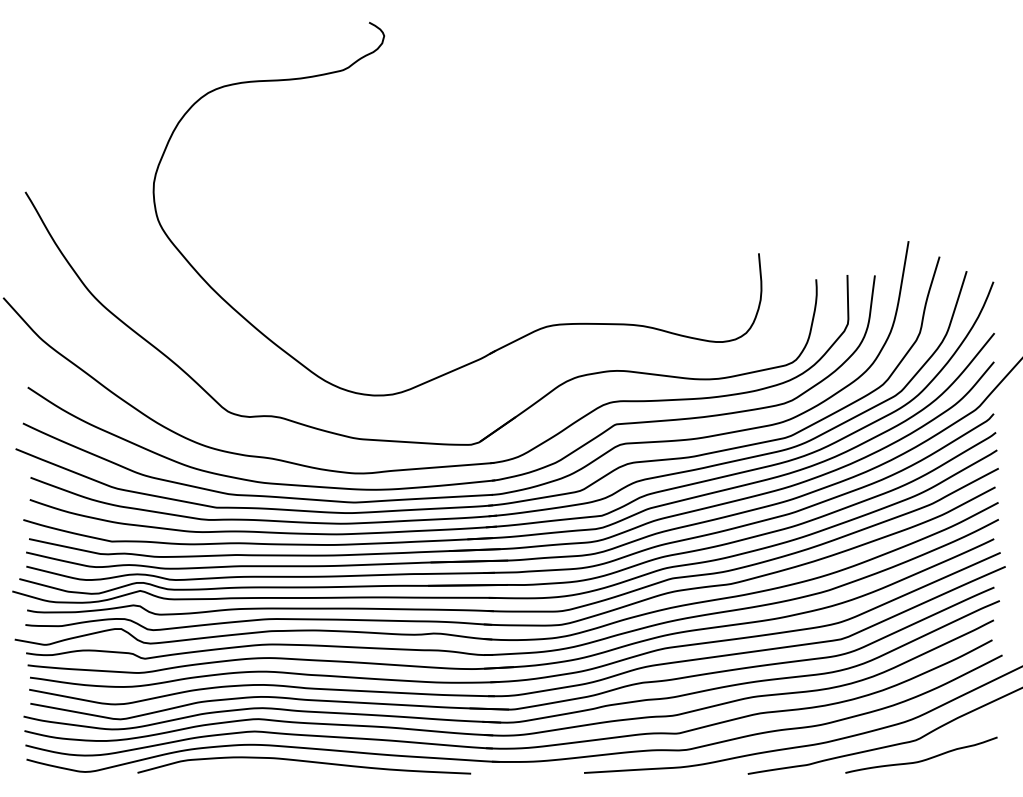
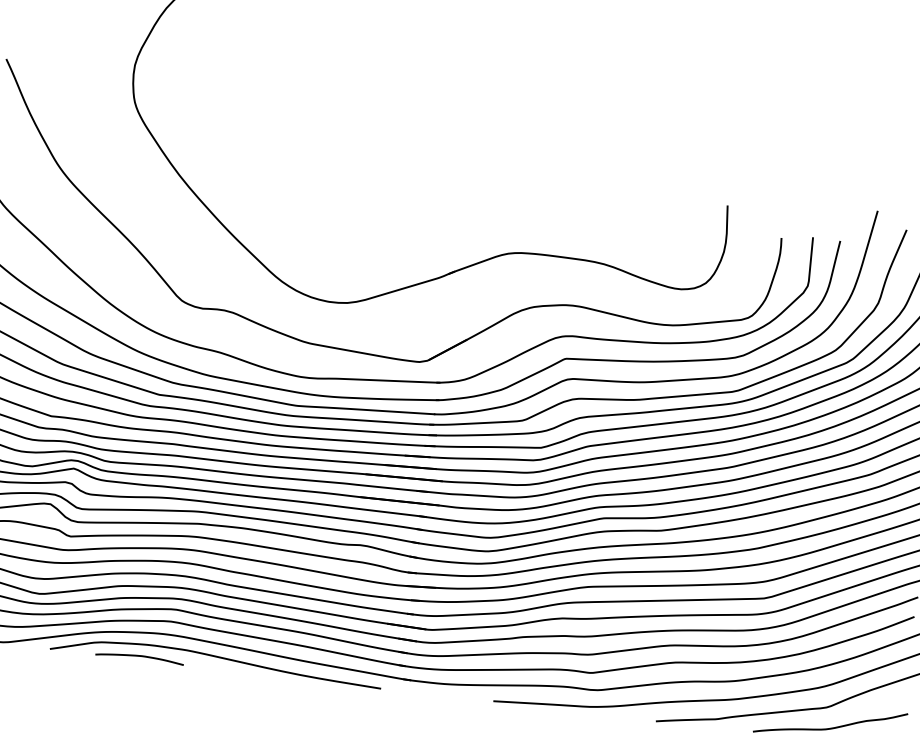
curve: (227, 770) -> (139, 657), added

